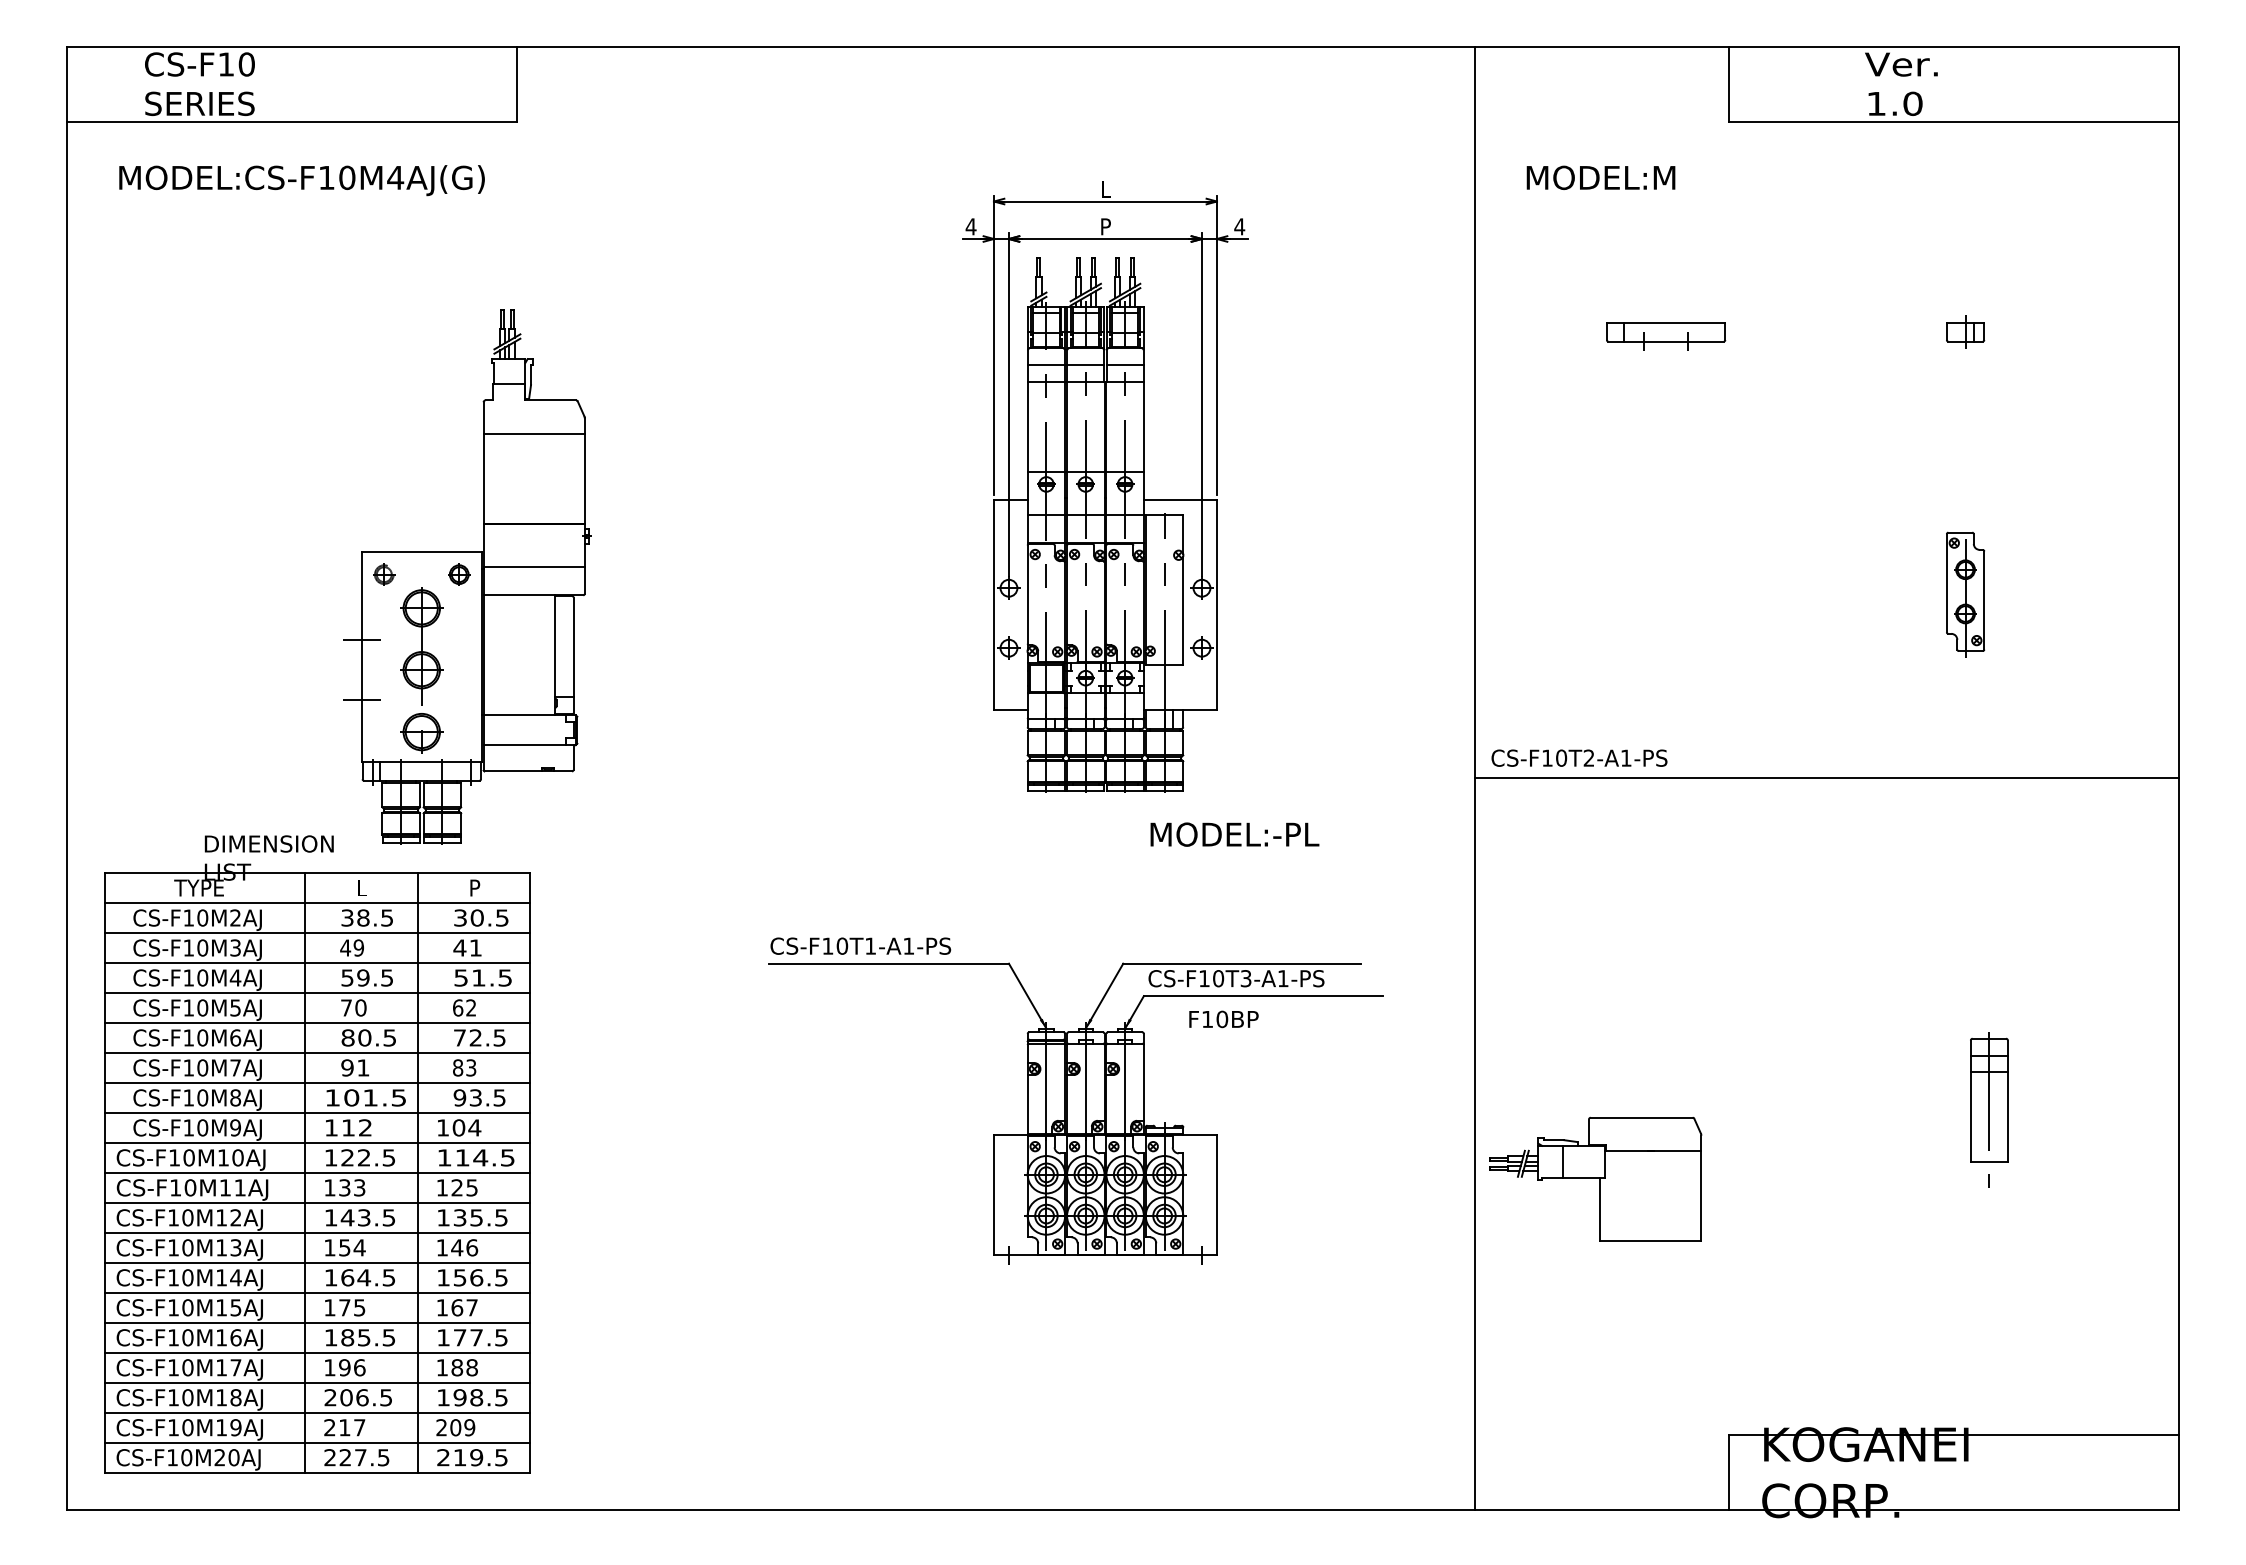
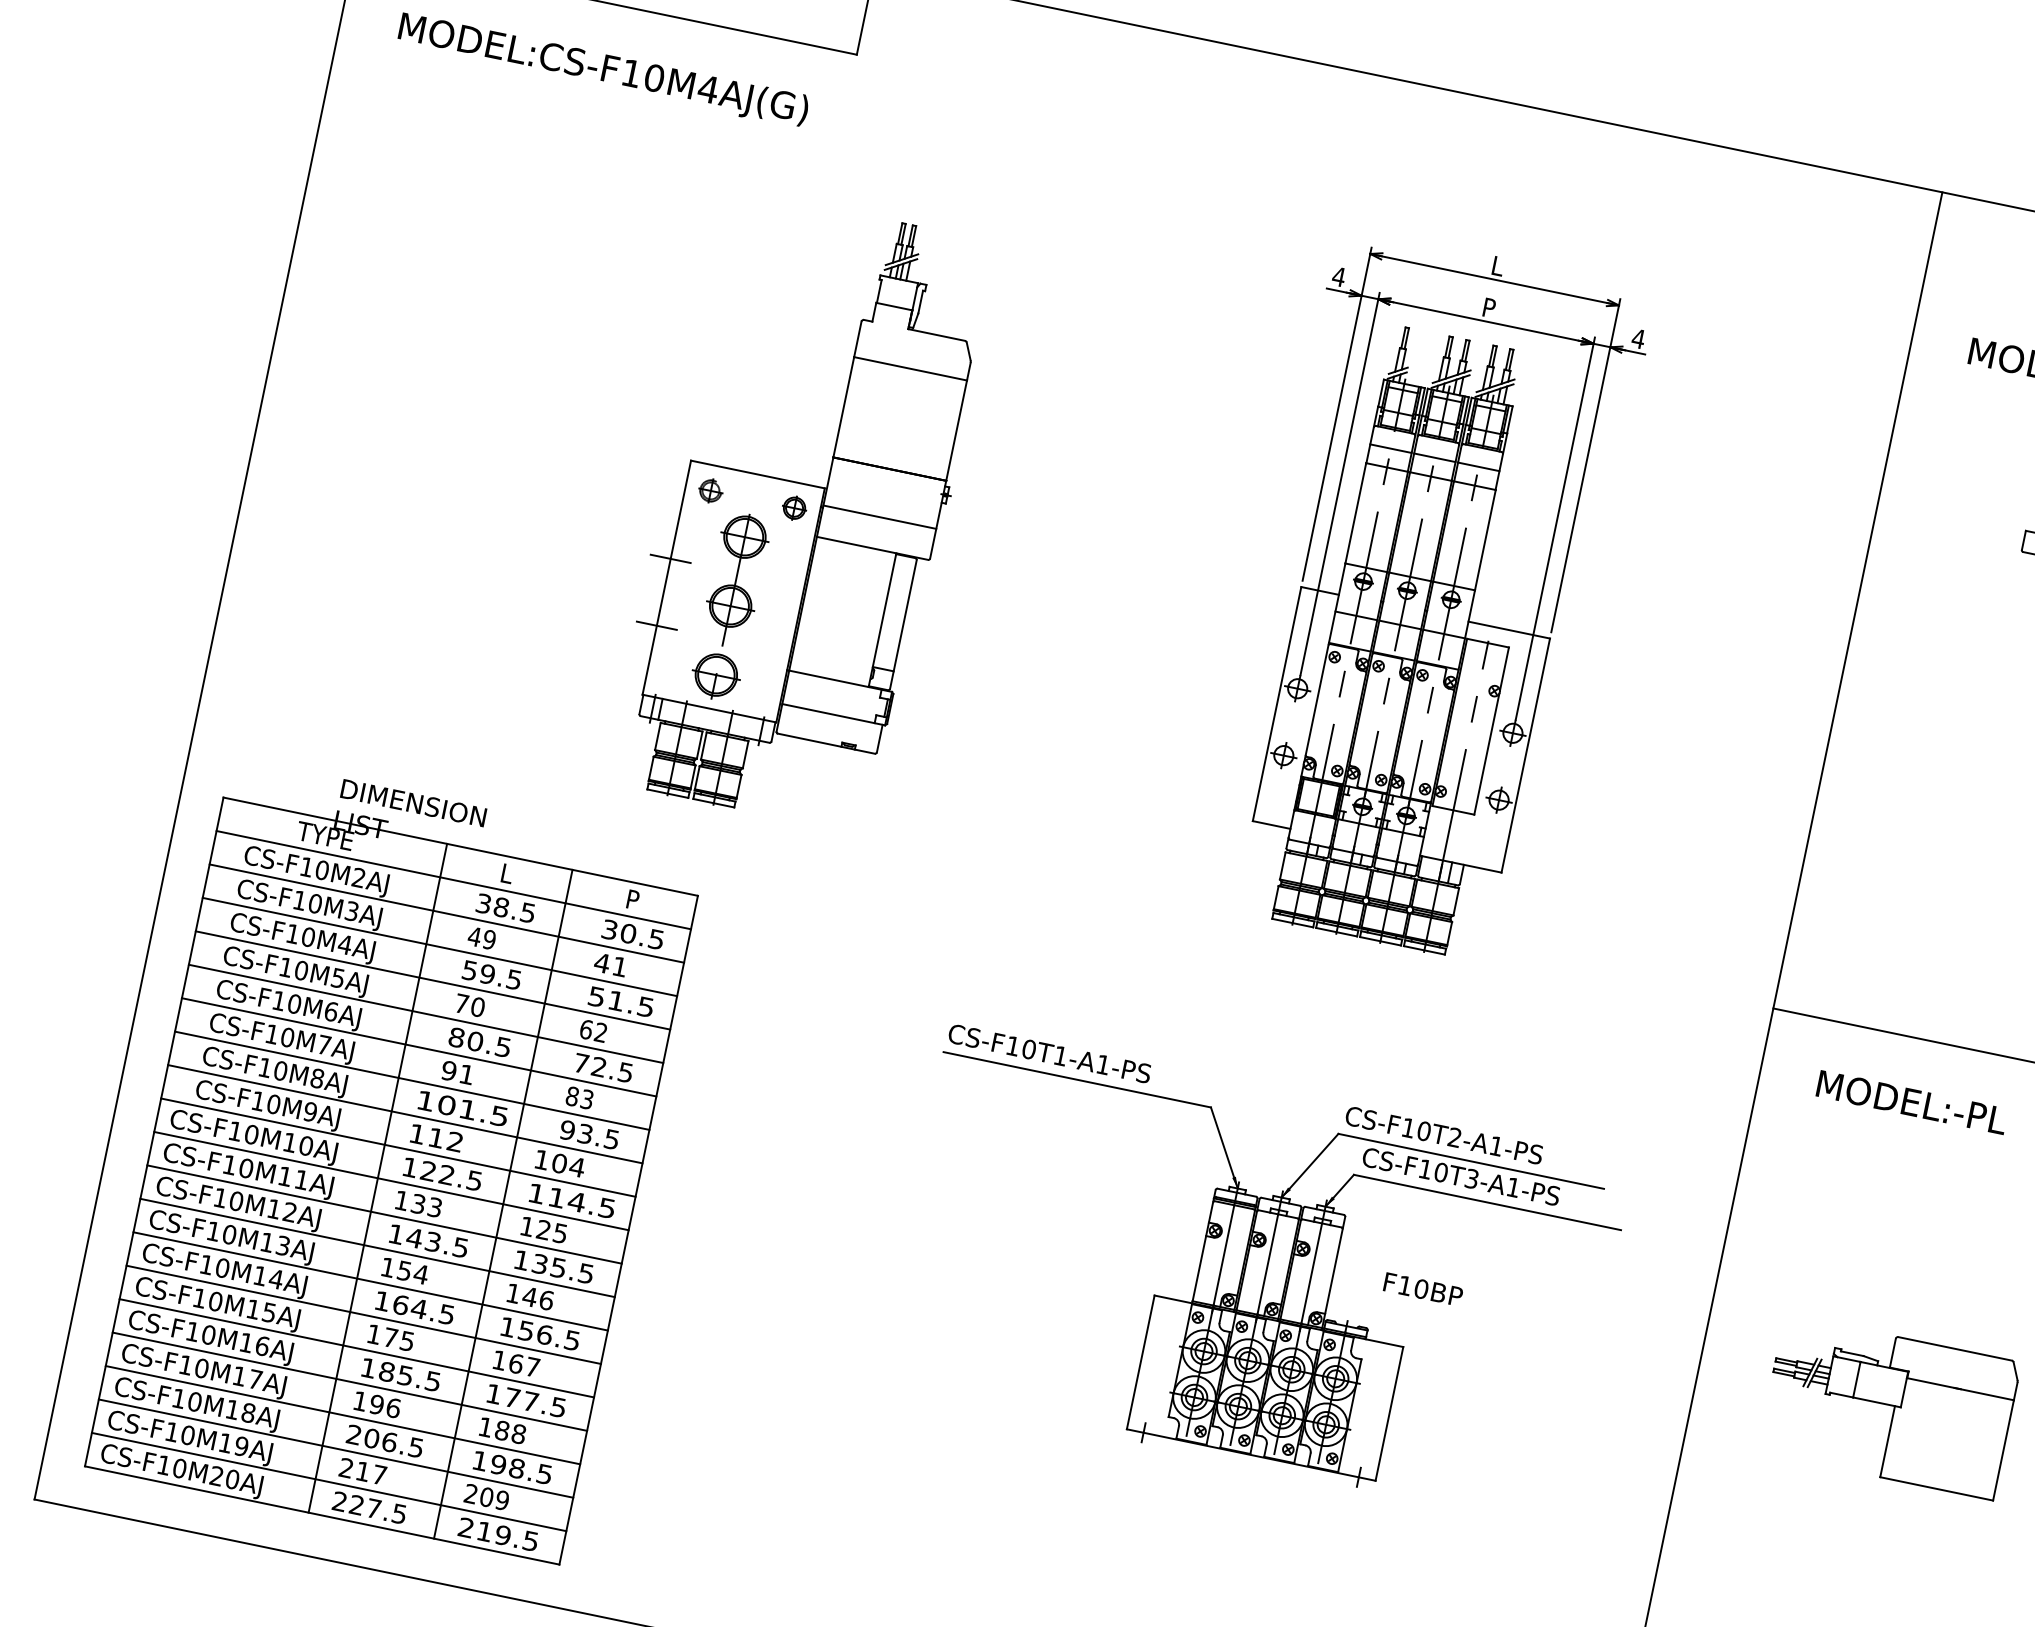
part: (467, 576) -> (803, 512), moved
text: (1579, 757) -> (1444, 1134), moved
text: (1234, 834) -> (1911, 1102), moved
text: (1223, 1019) -> (1422, 1289), moved
part: (1595, 1178) -> (1889, 1405), moved

